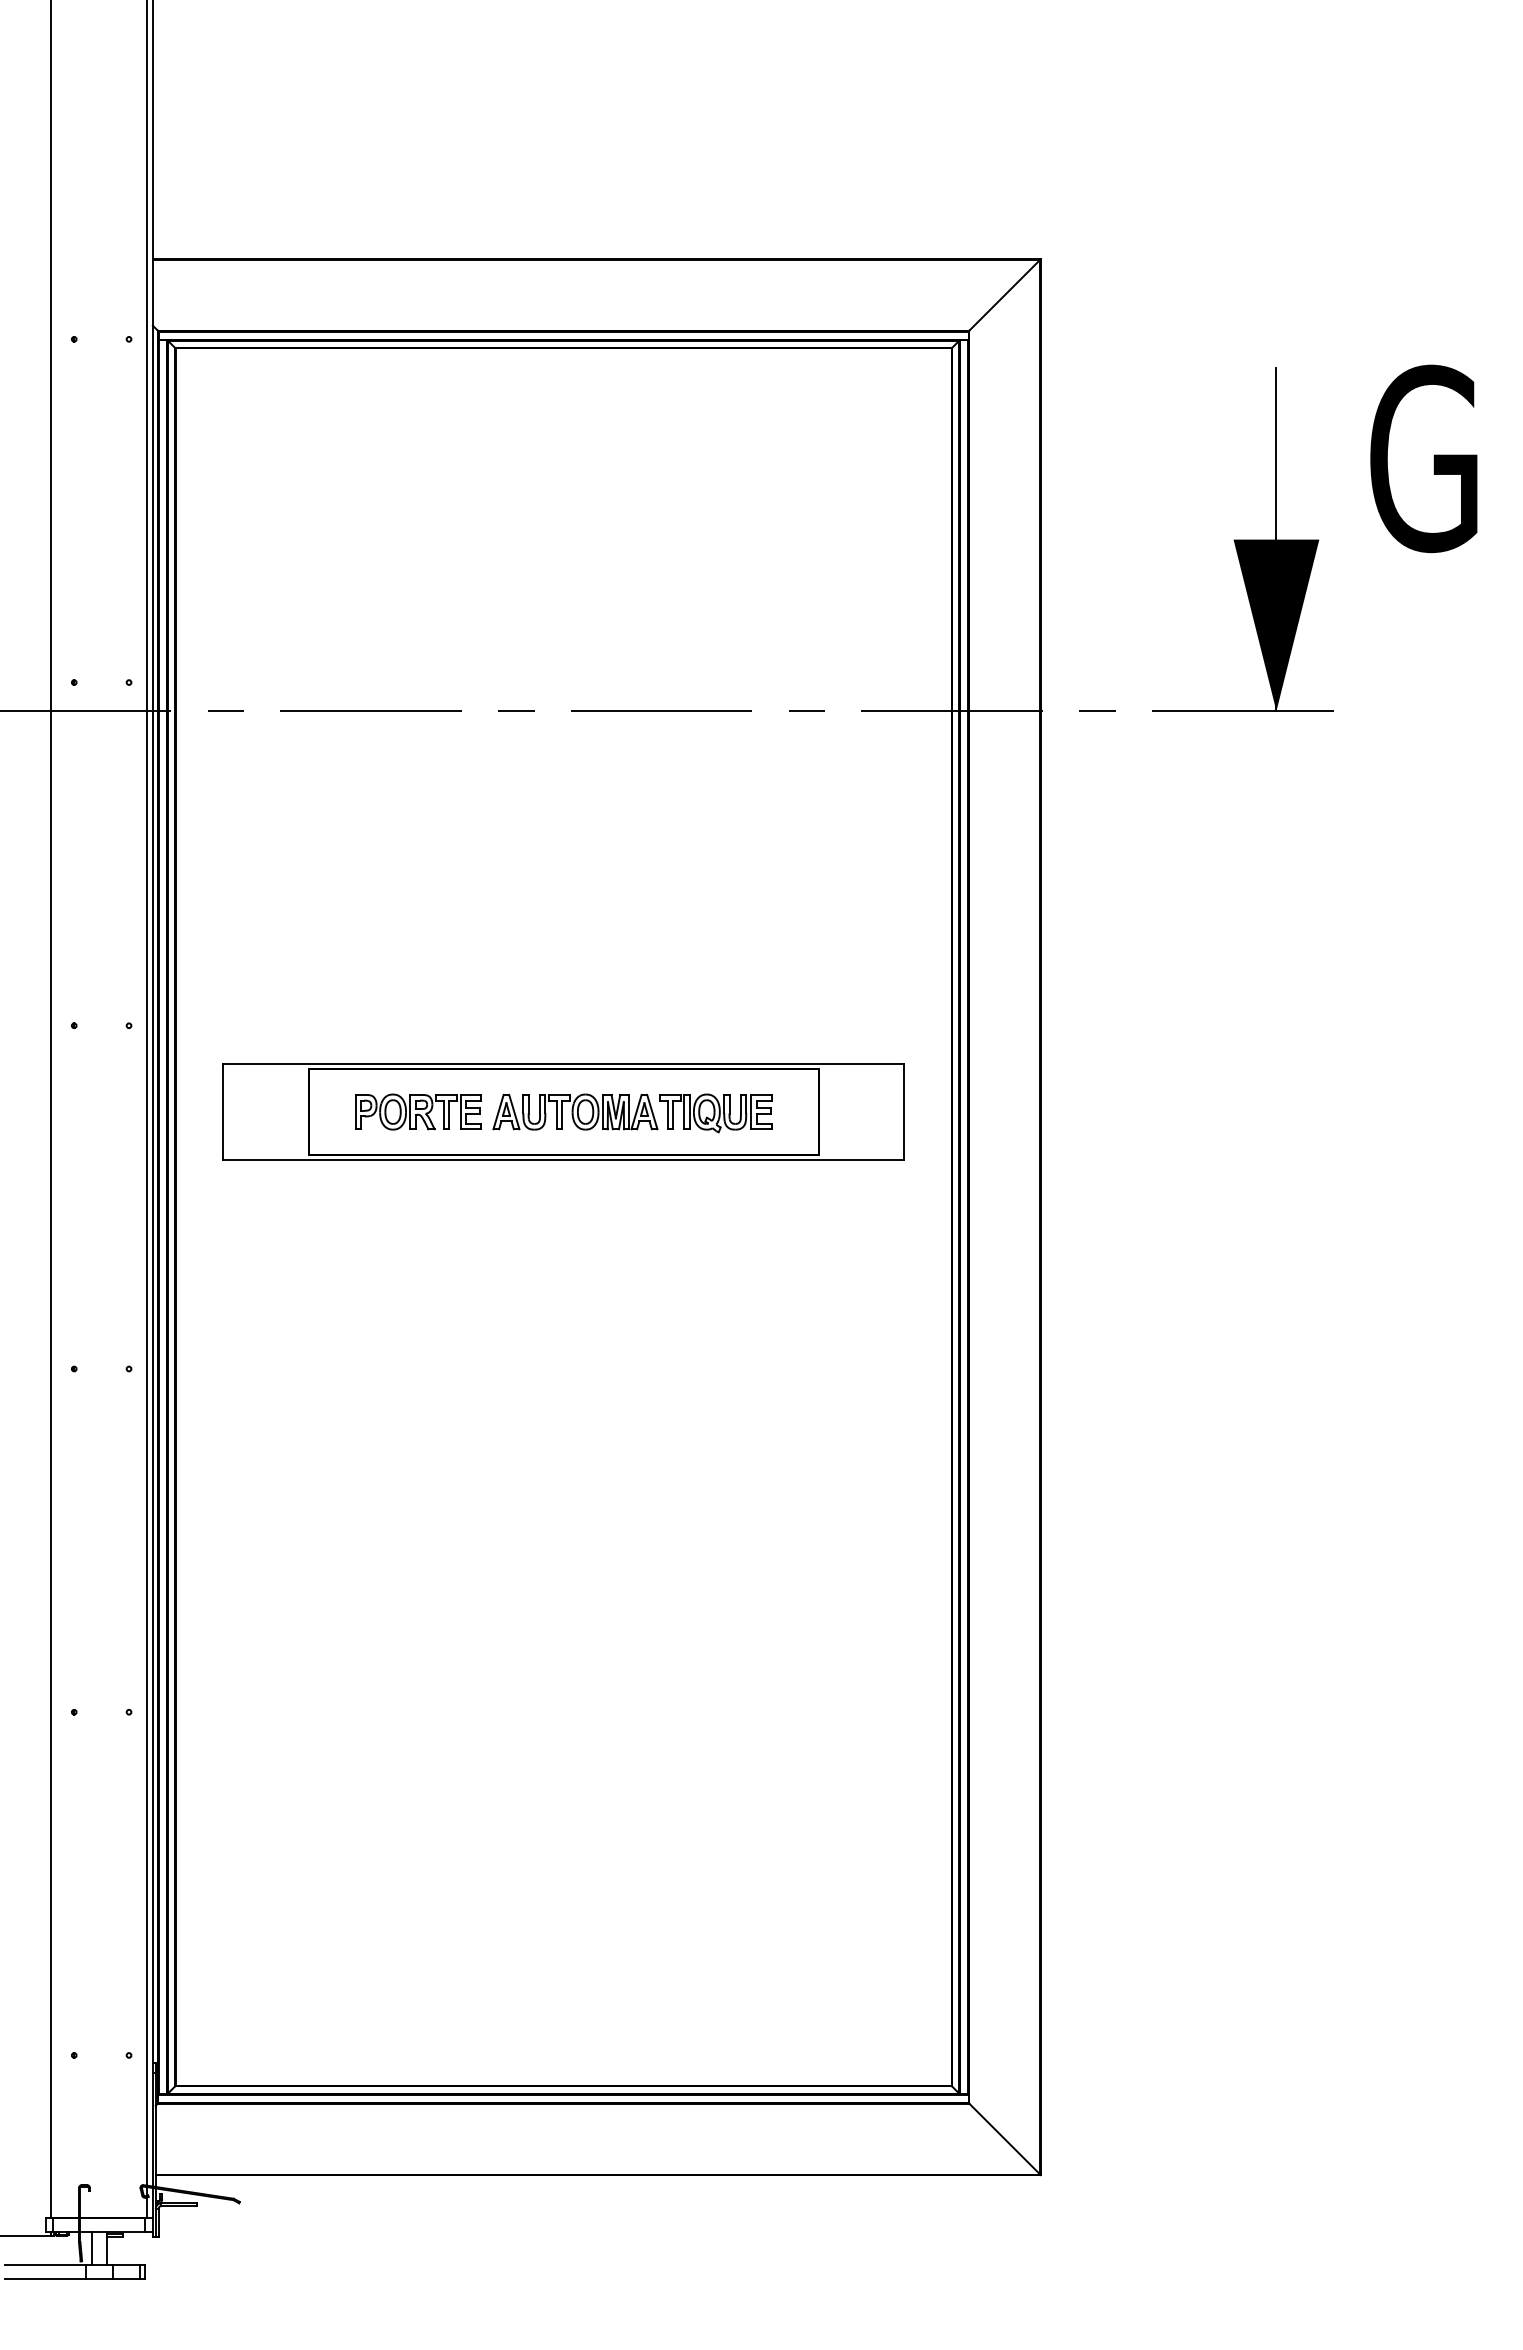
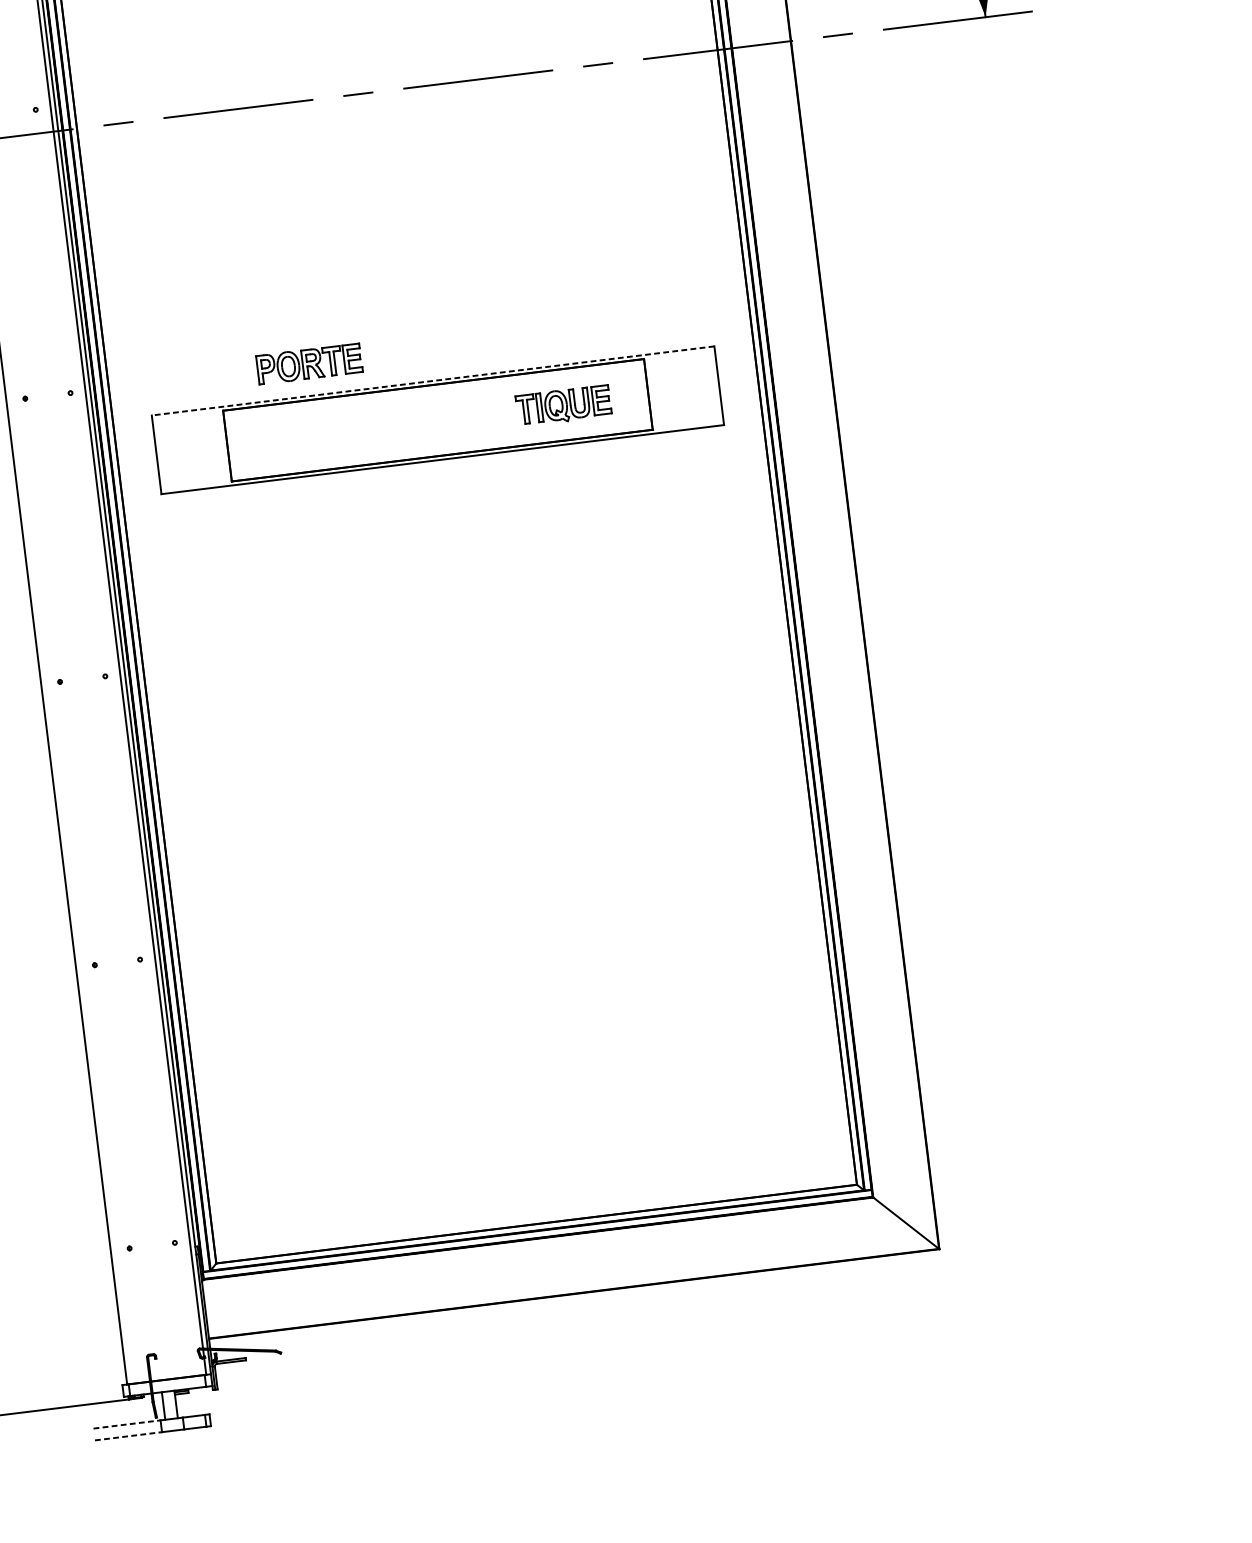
line: (563, 1064) -> (433, 381), solid -> dashed
part: (418, 1111) -> (309, 363), moved
part: (575, 1111) -> (447, 418), removed
line: (45, 2265) -> (127, 1424), solid -> dashed
line: (45, 2279) -> (128, 1436), solid -> dashed

